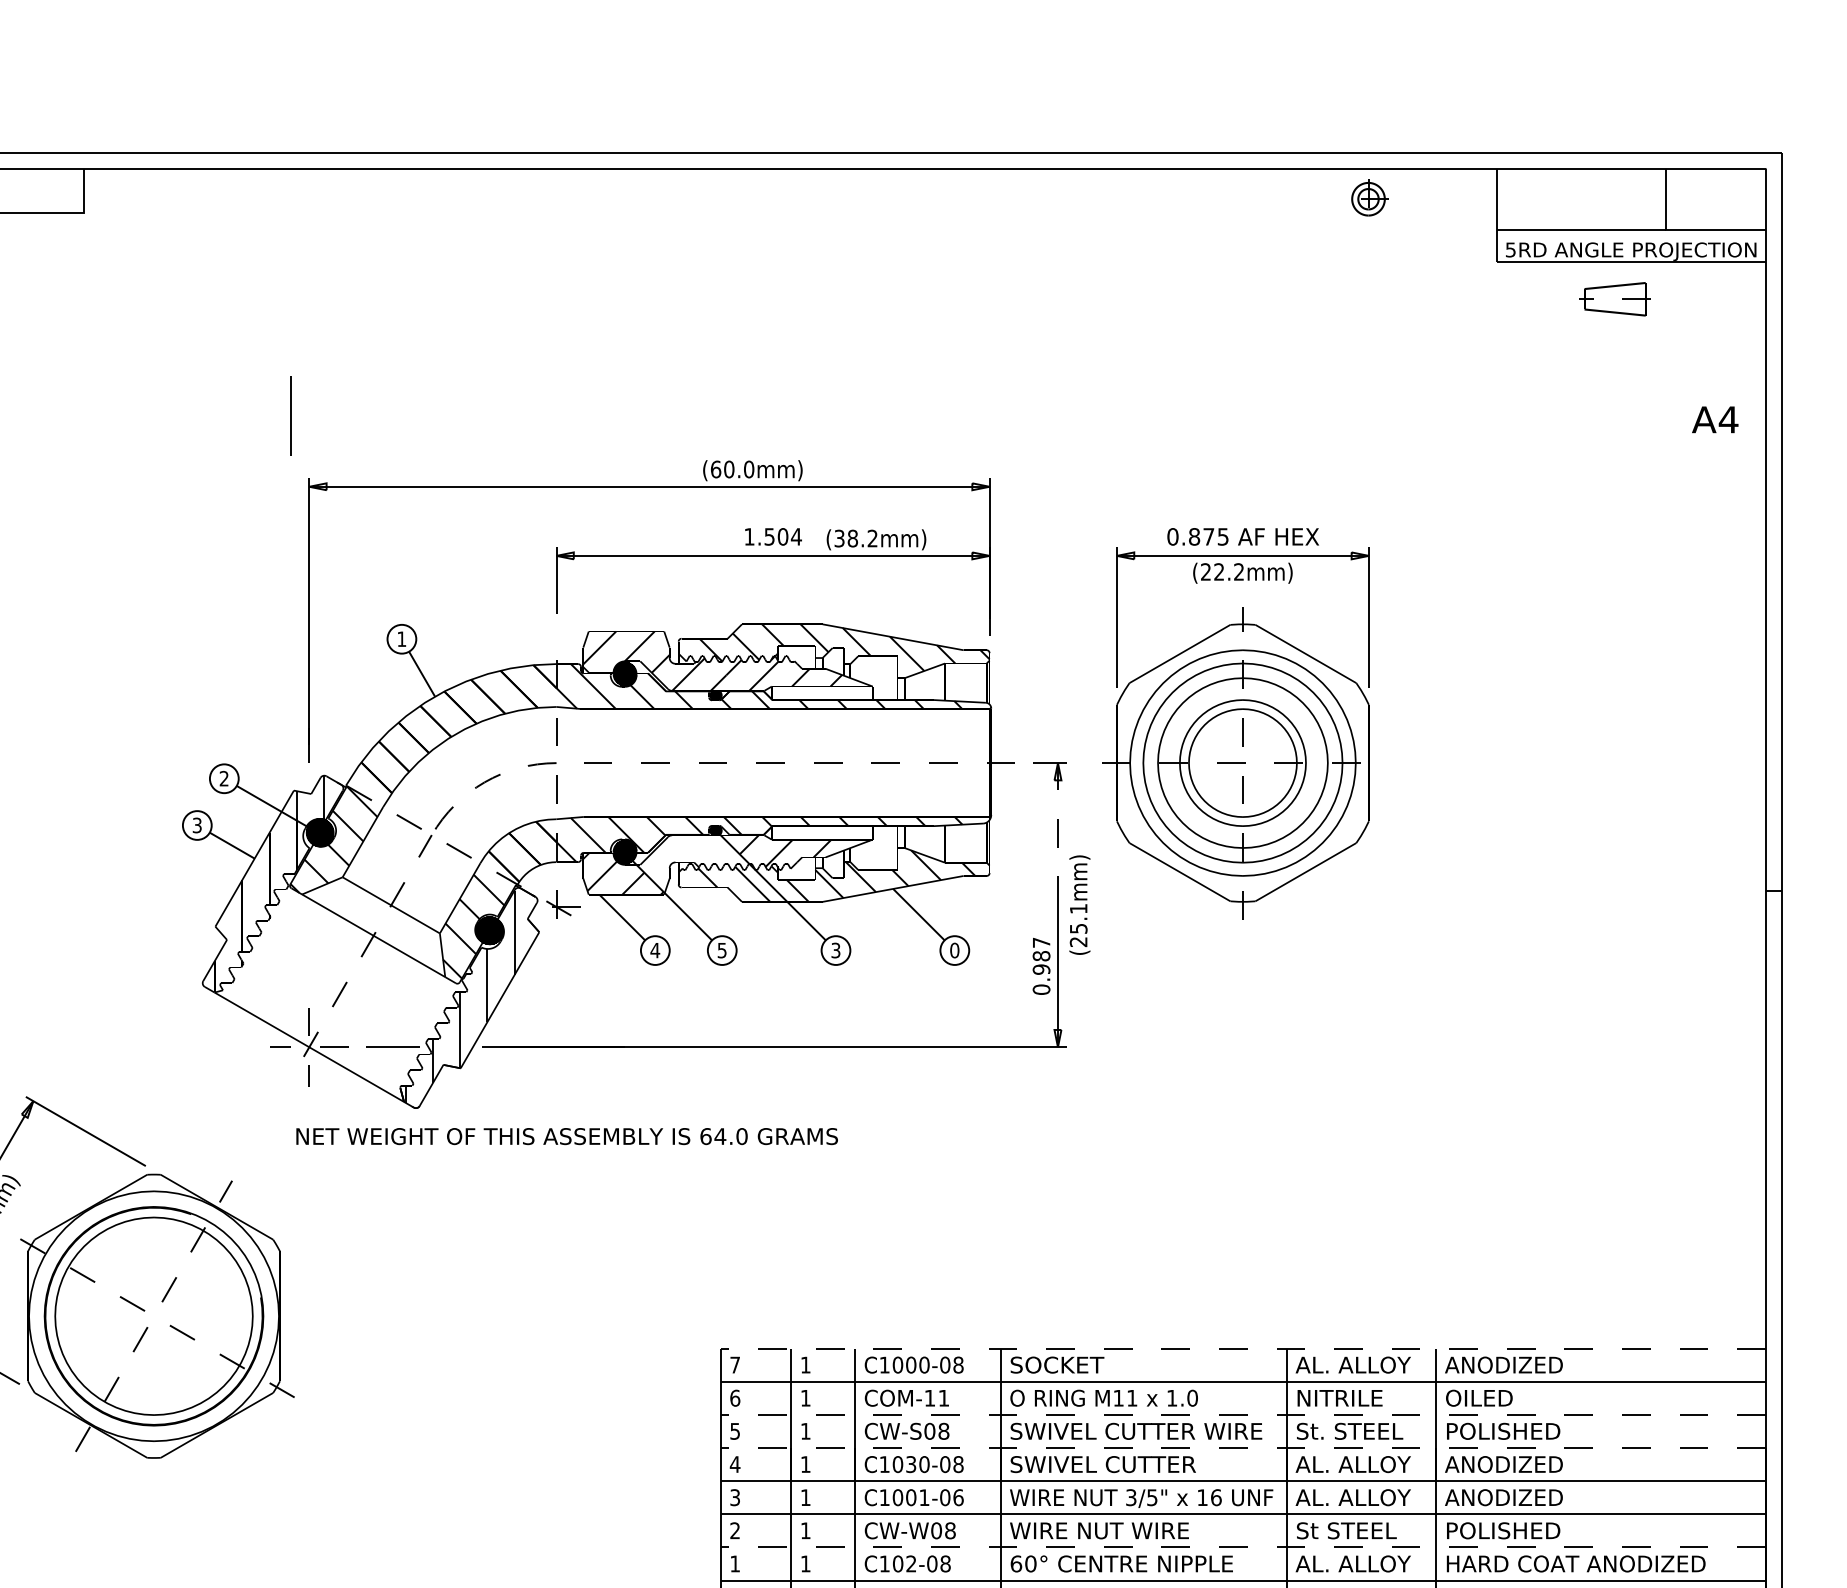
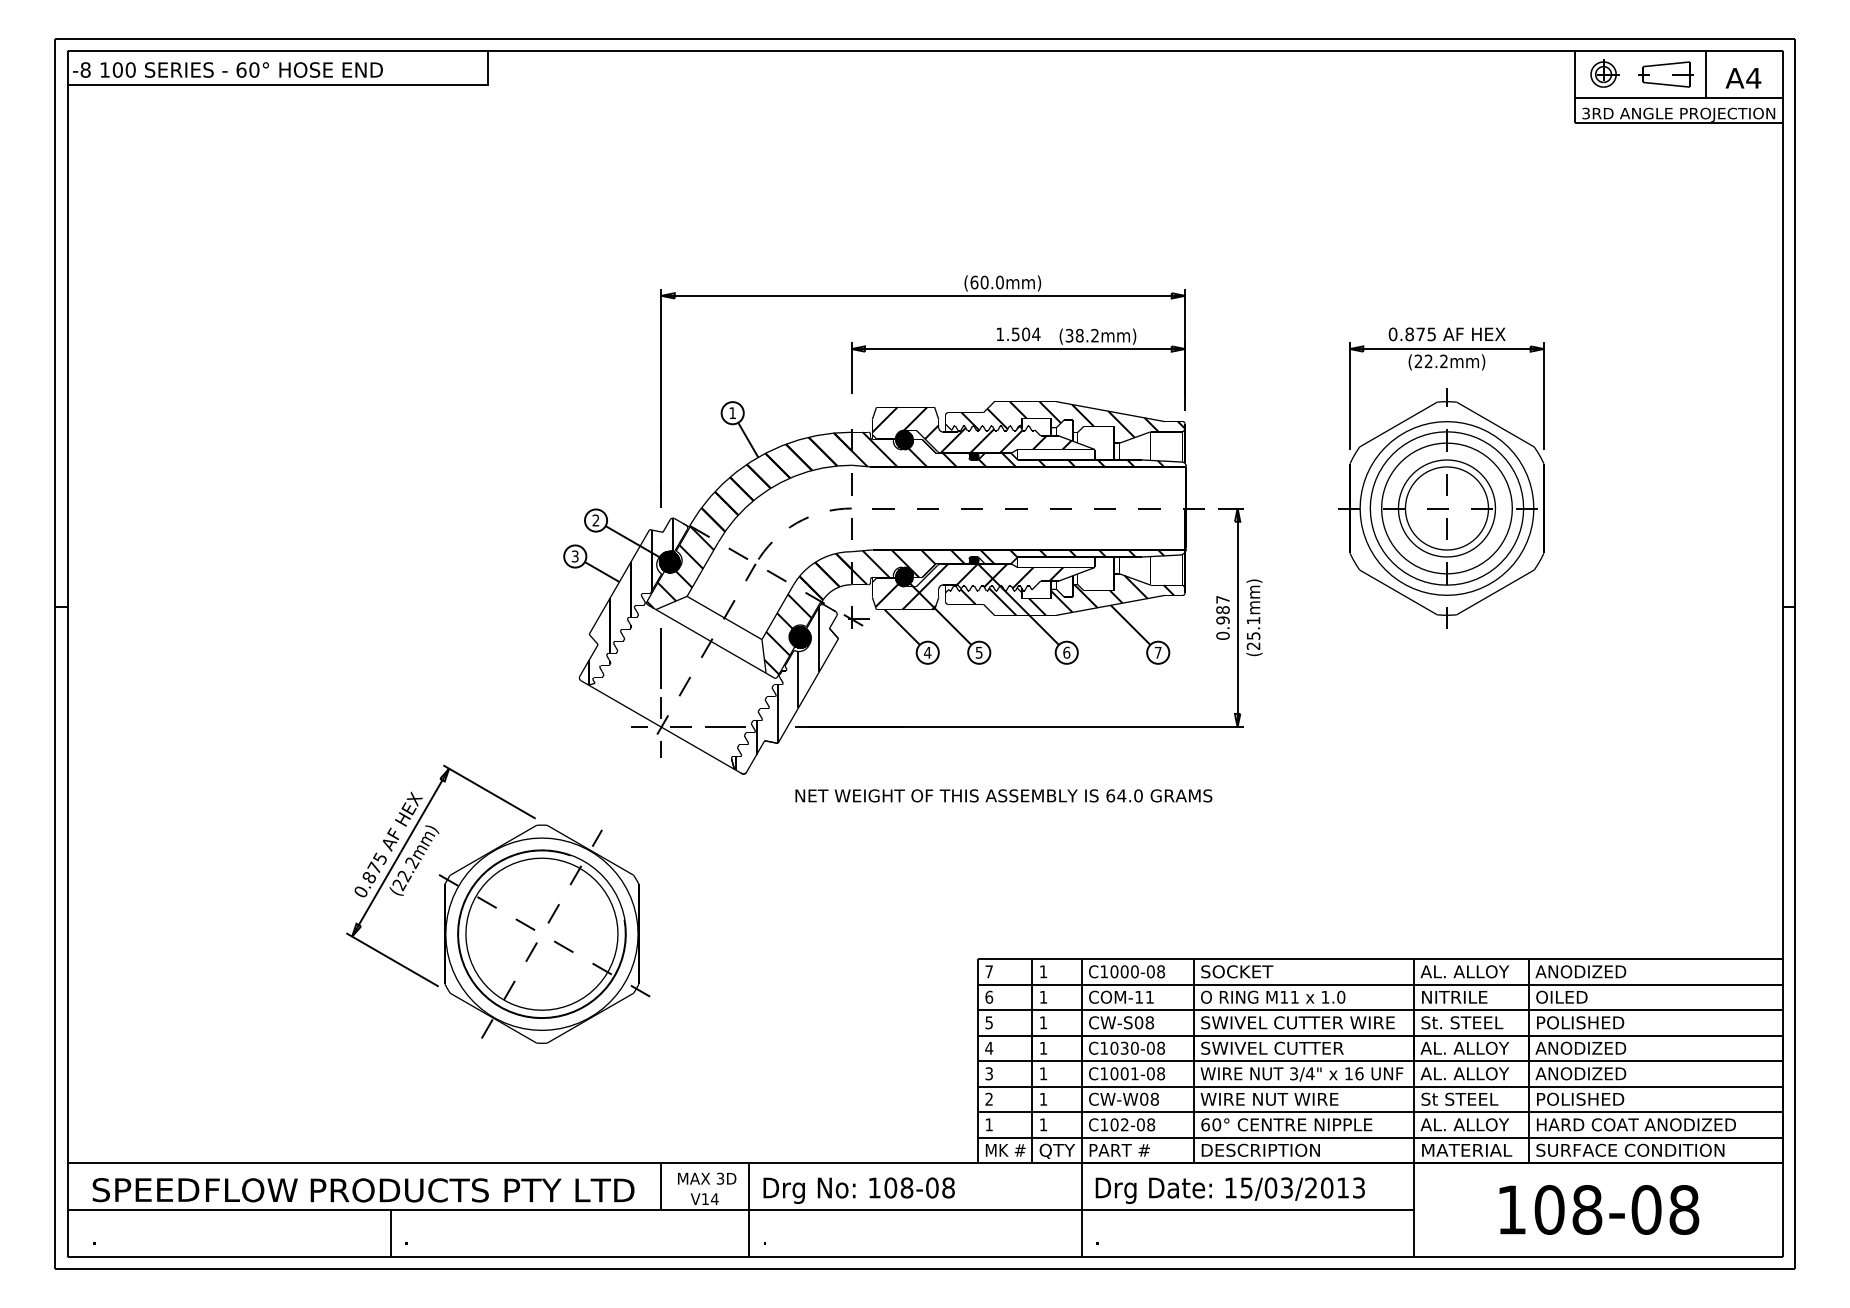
part: (1369, 197) -> (1604, 73), moved
text: (1510, 248) -> (1585, 112), 5RD -> 3RD
part: (1613, 299) -> (1665, 74), moved
line: (289, 416) -> (660, 658), moved
text: (1715, 420) -> (1743, 78), moved
part: (1235, 722) -> (1441, 477), moved
line: (1057, 834) -> (1237, 563), dashed -> solid
hatch: (691, 863) -> (955, 585), added
text: (835, 950) -> (1066, 652), 3 -> 6
text: (953, 950) -> (1157, 652), 0 -> 7
text: (1040, 965) -> (1222, 617), moved
text: (566, 1136) -> (1003, 795), moved
line: (1242, 1349) -> (1379, 959), dashed -> solid
line: (1242, 1415) -> (1379, 1010), dashed -> solid
line: (1242, 1447) -> (1379, 1035), dashed -> solid
text: (959, 1497) -> (1161, 1073), C1001-06 -> C1001-08
text: (1151, 1497) -> (1309, 1073), 3/5" -> 3/4"
line: (1242, 1547) -> (1379, 1112), dashed -> solid

